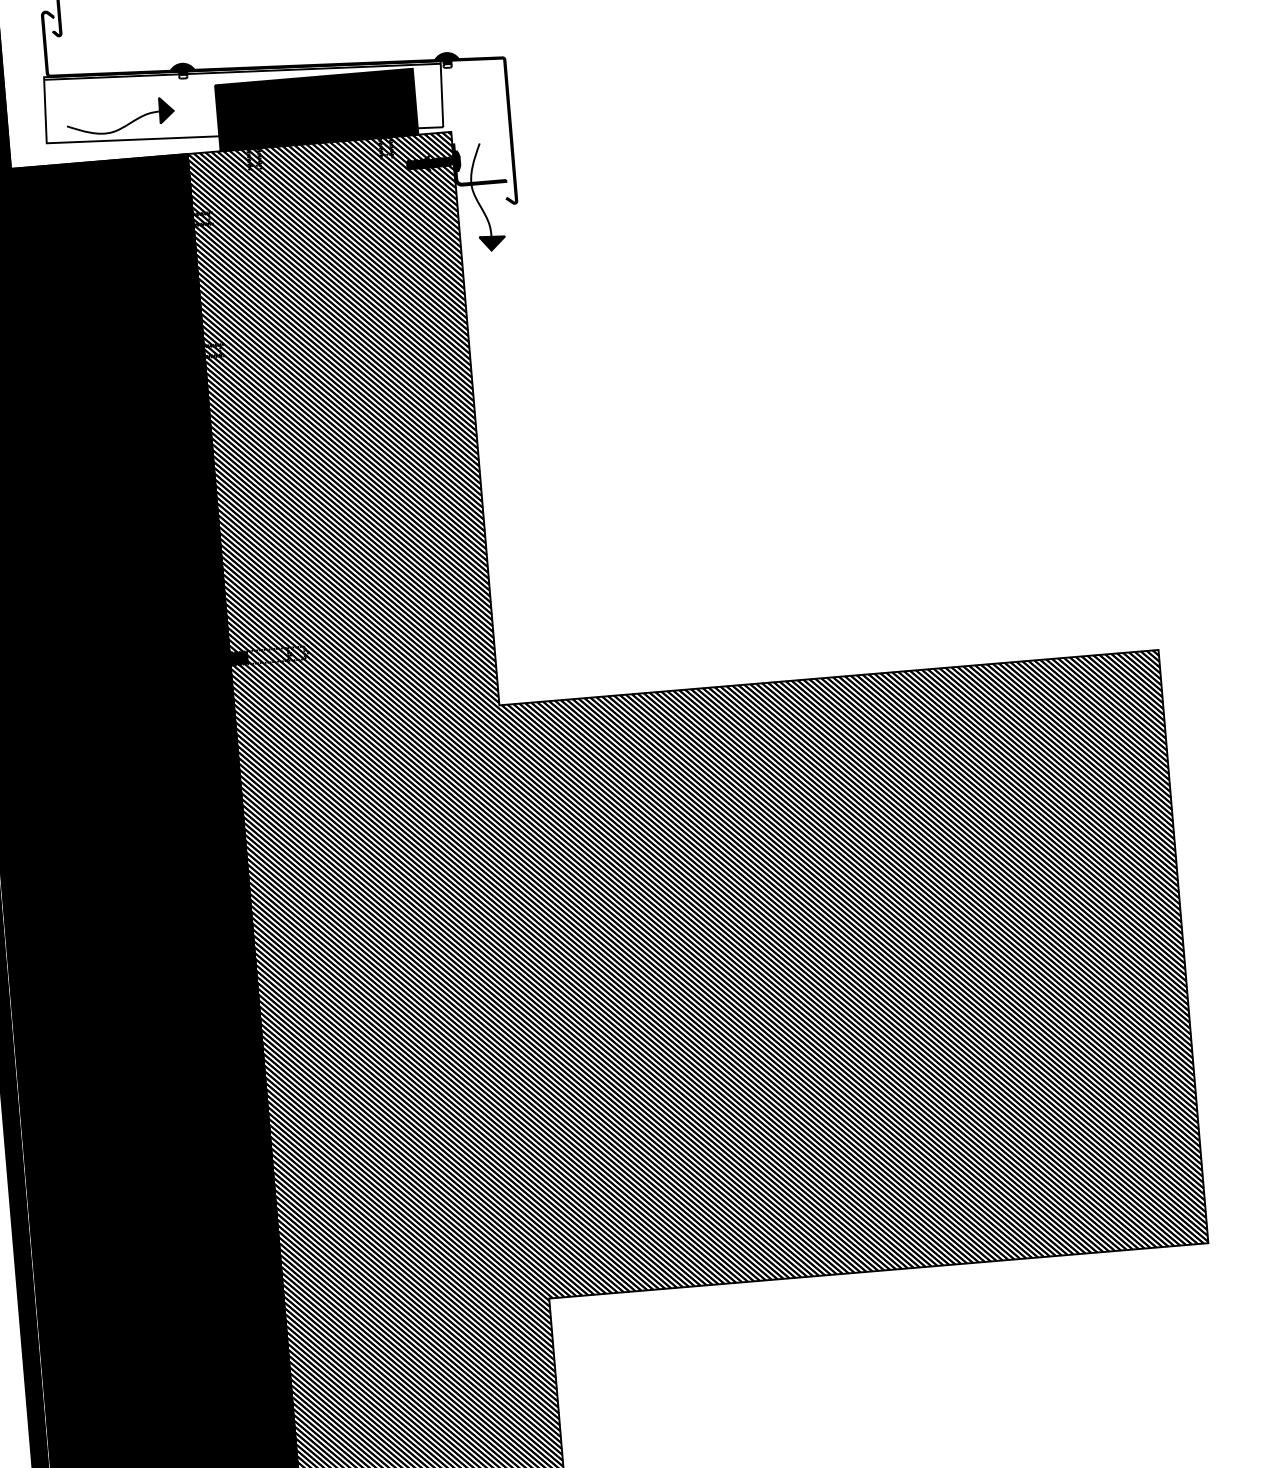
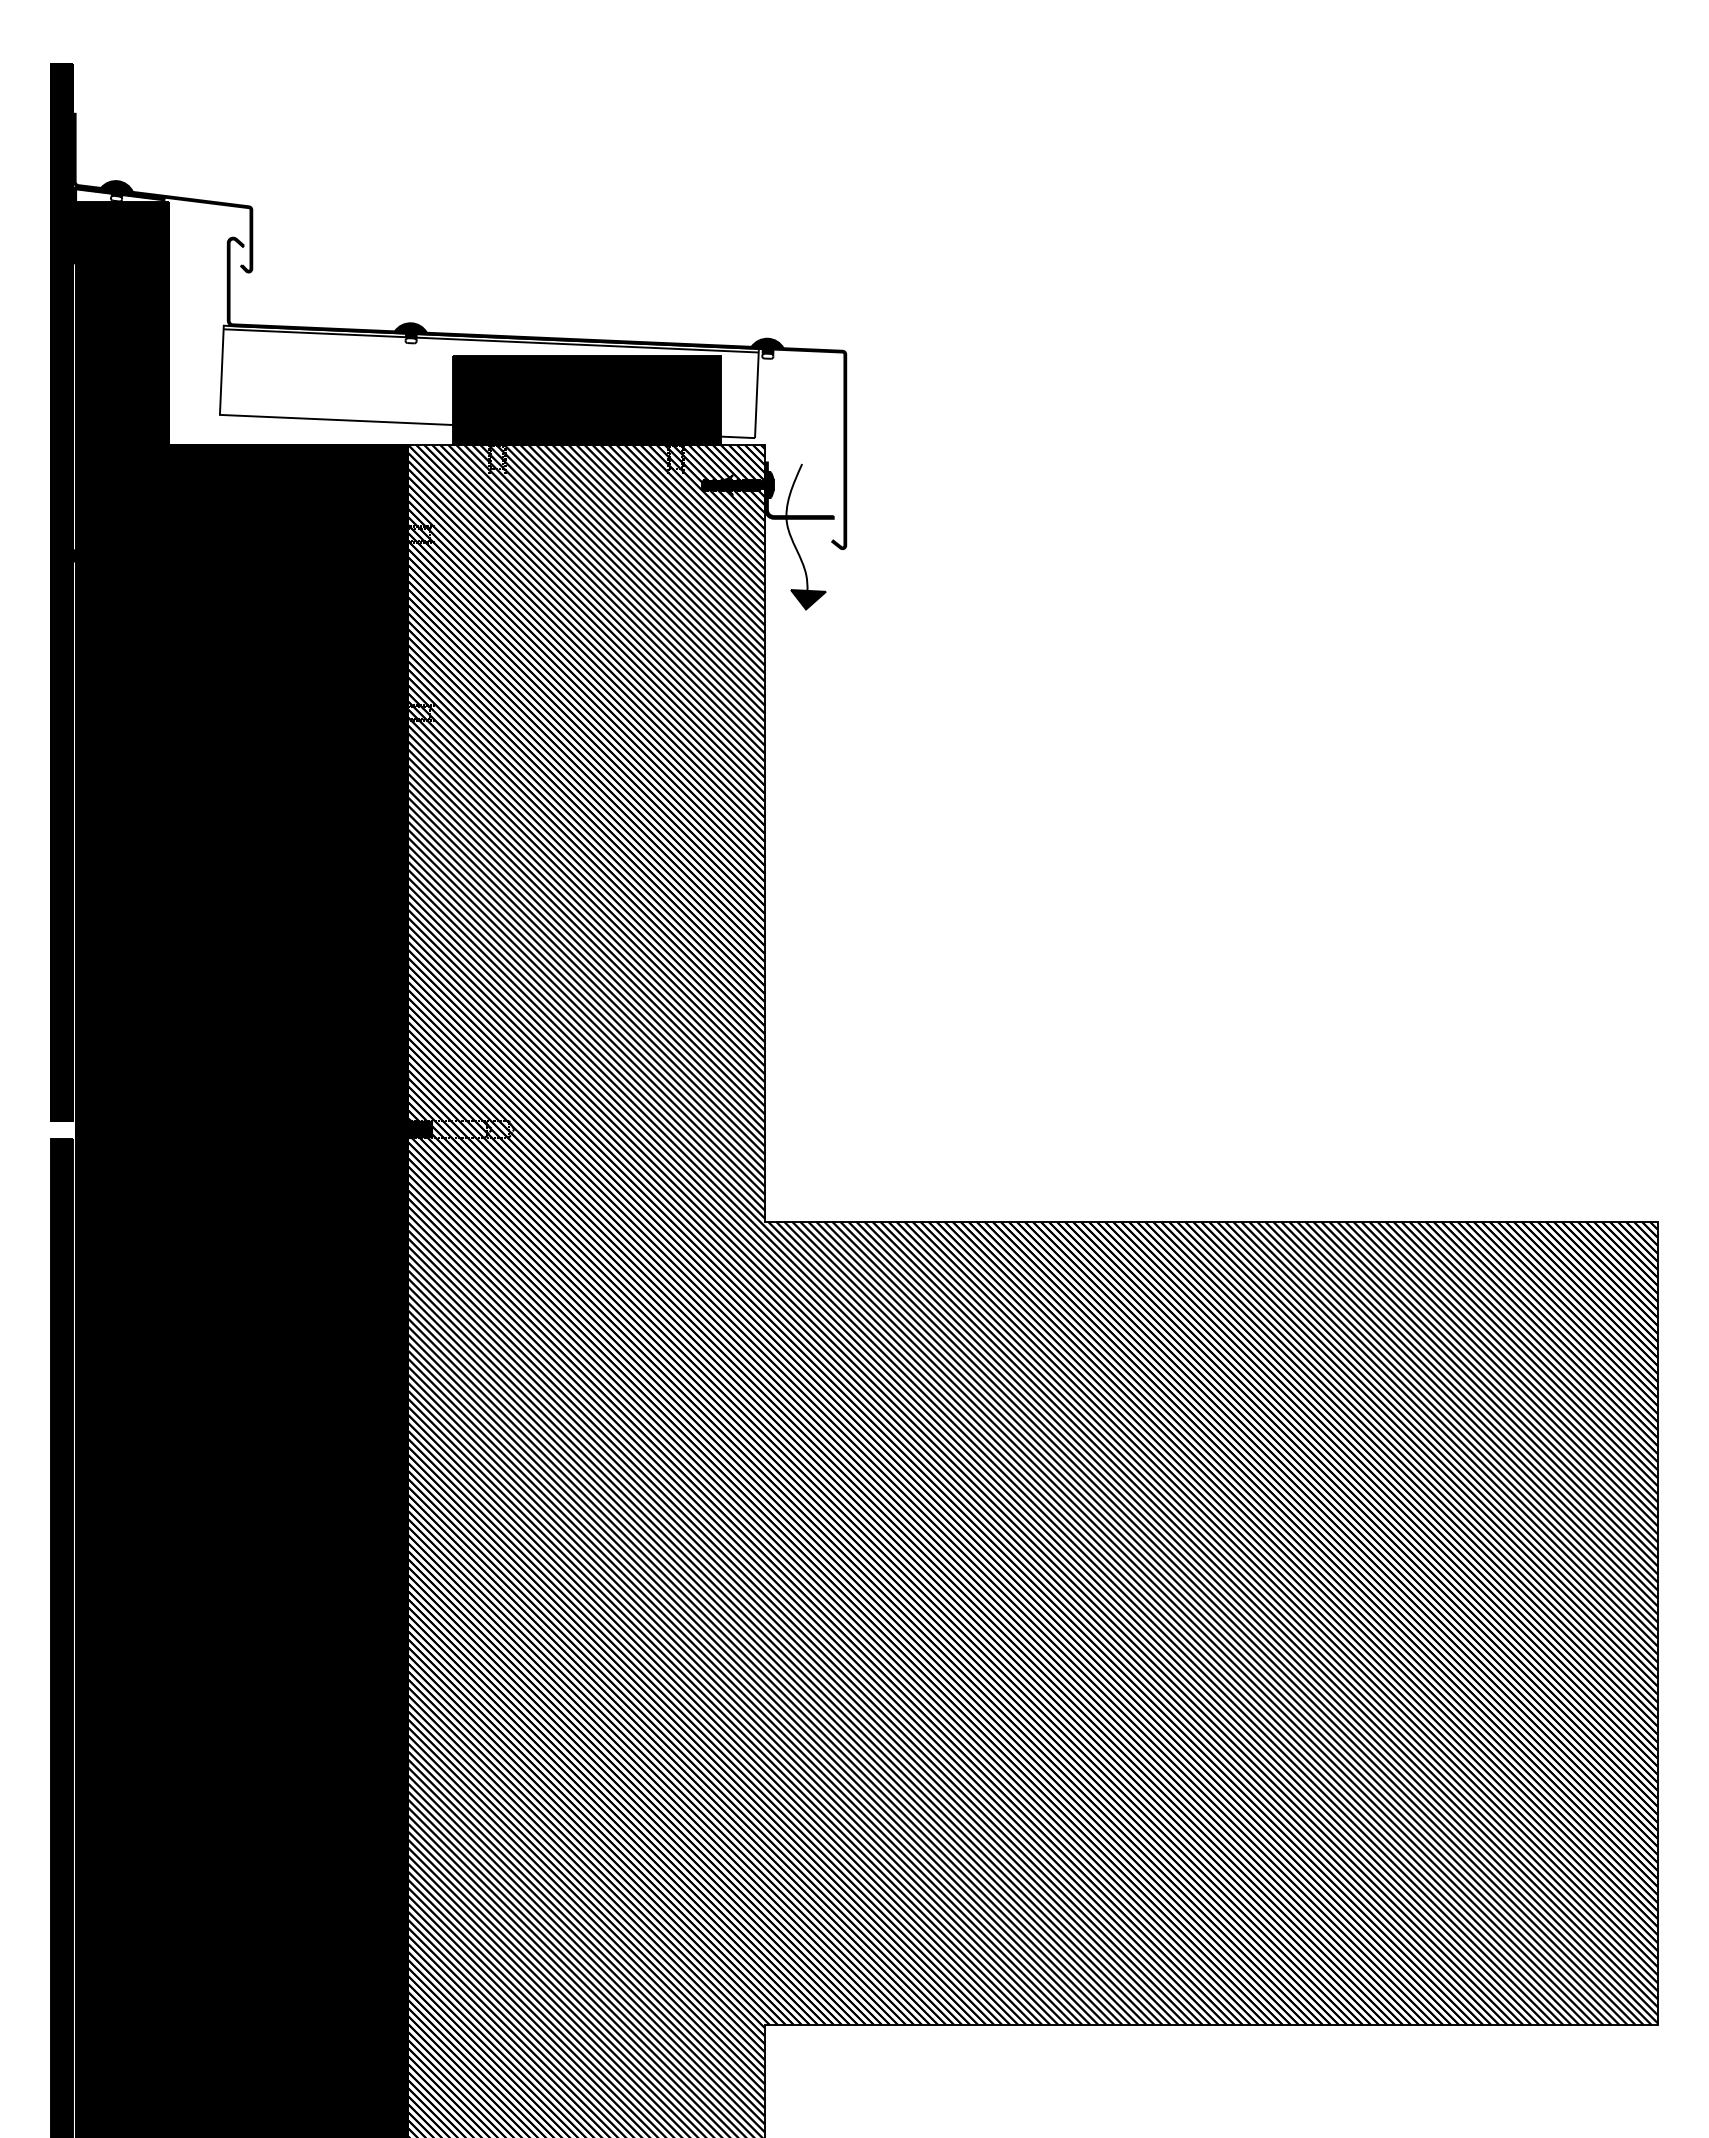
part: (125, 125) -> (327, 399), removed

